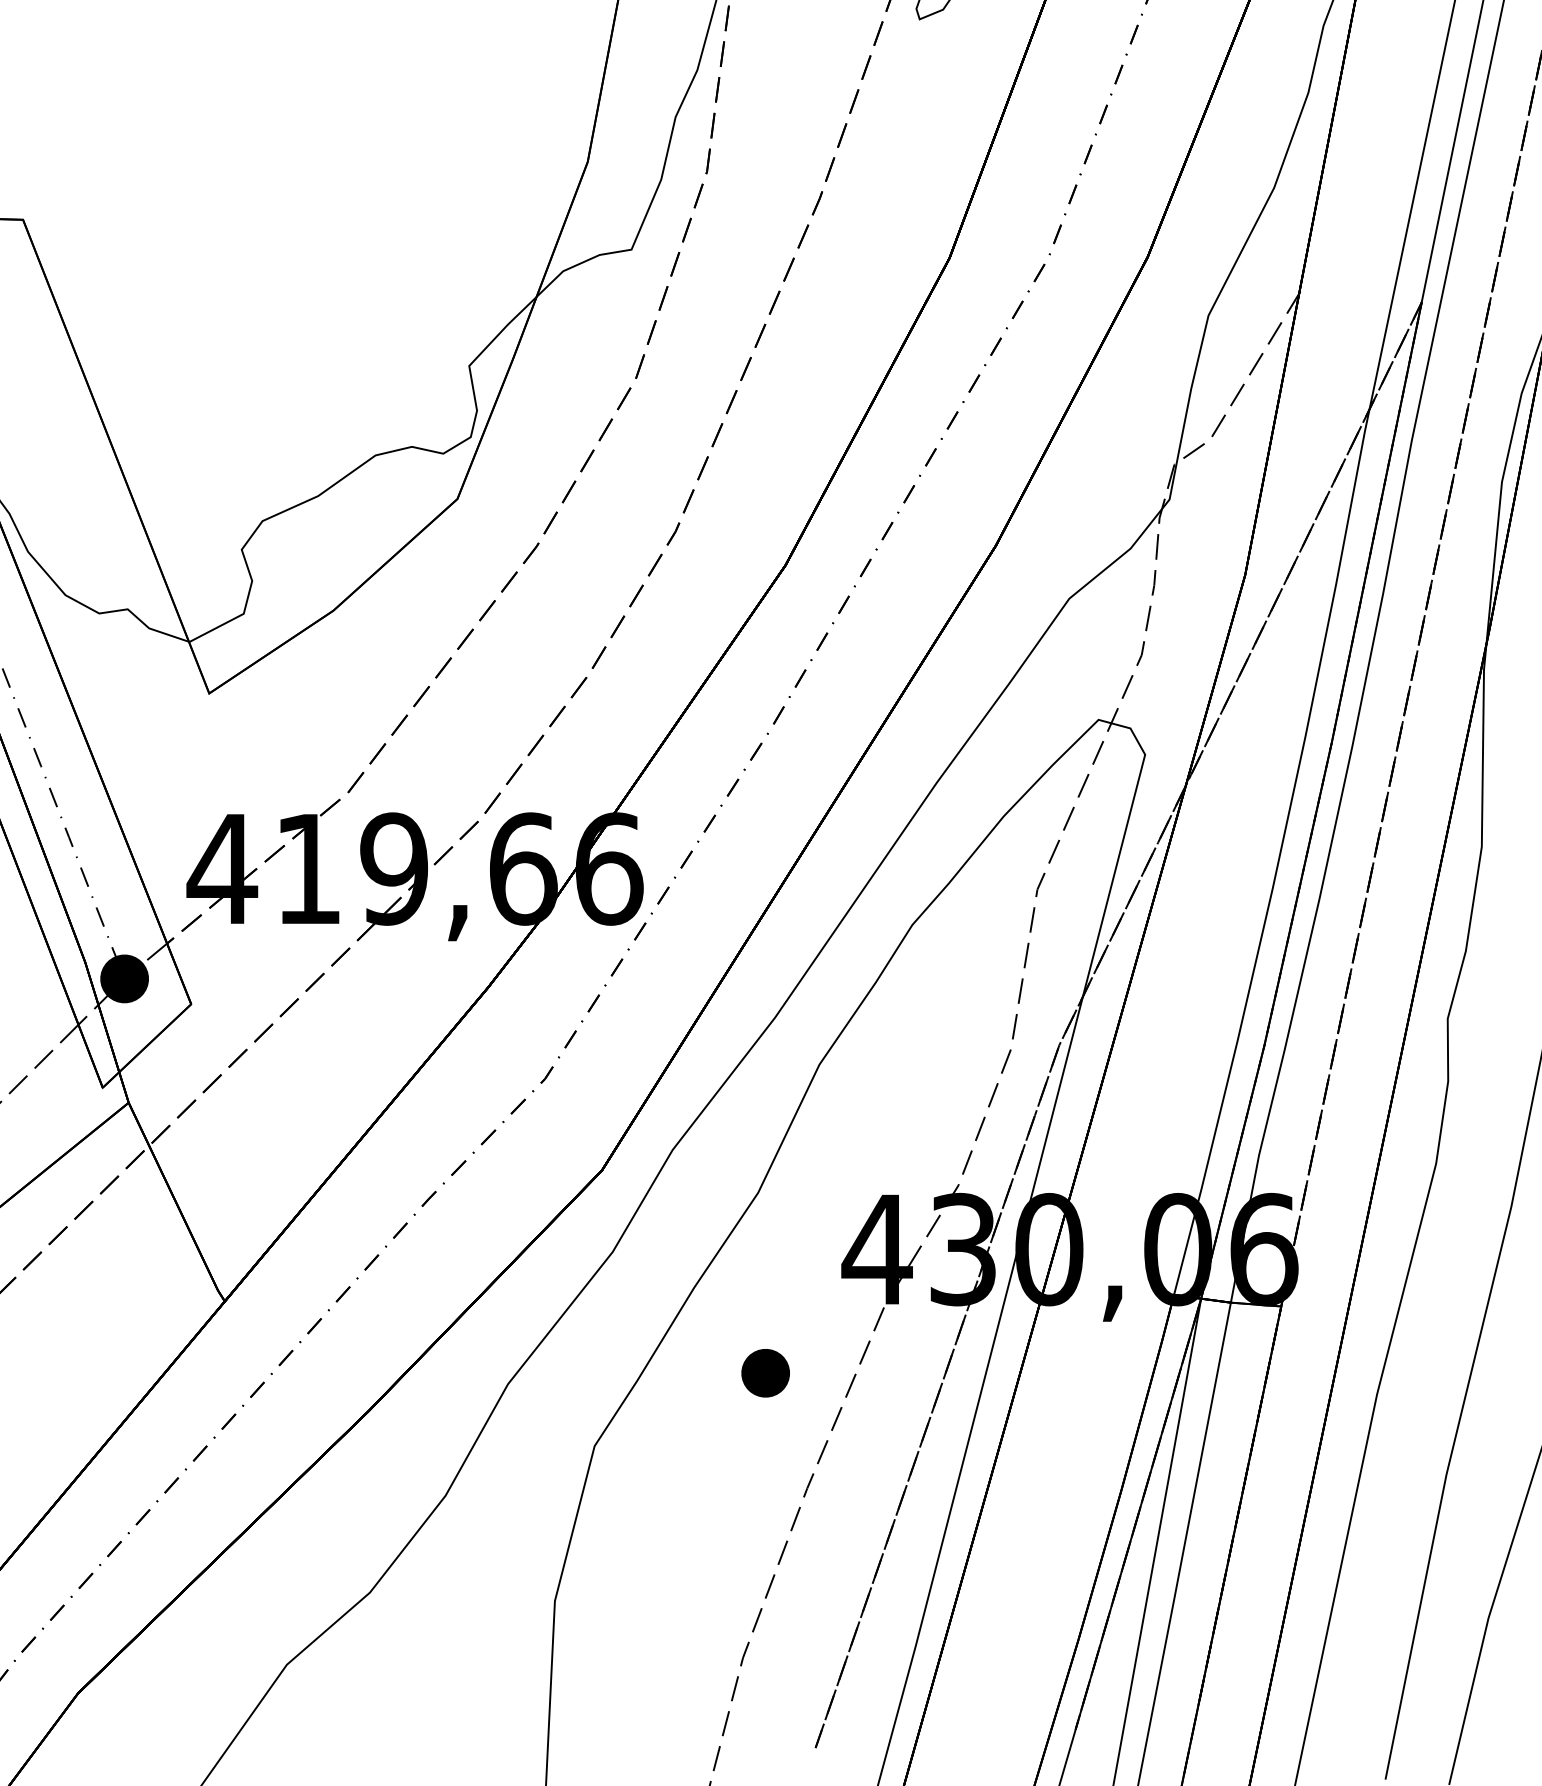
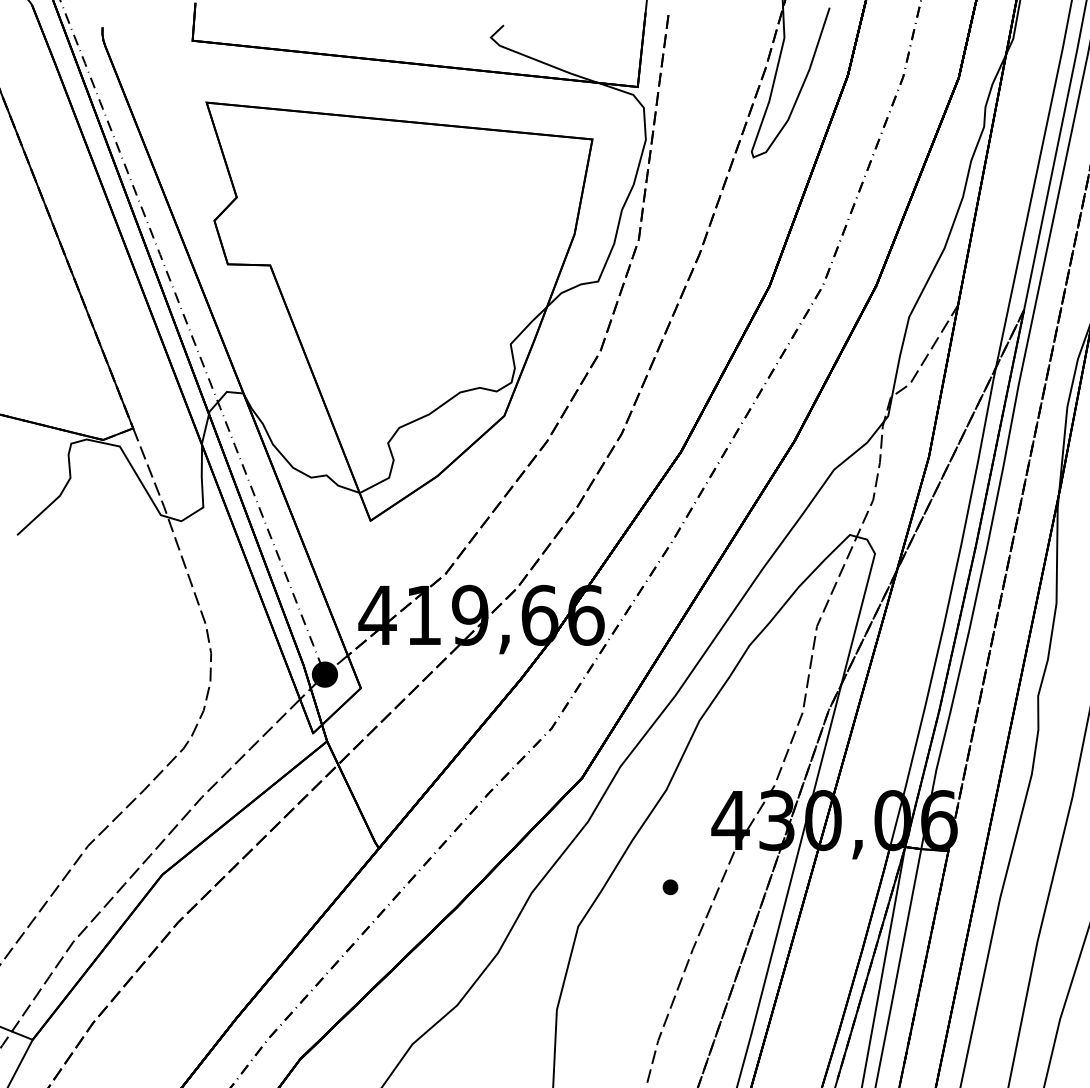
part: (765, 1373) -> (670, 887), size x0.6

